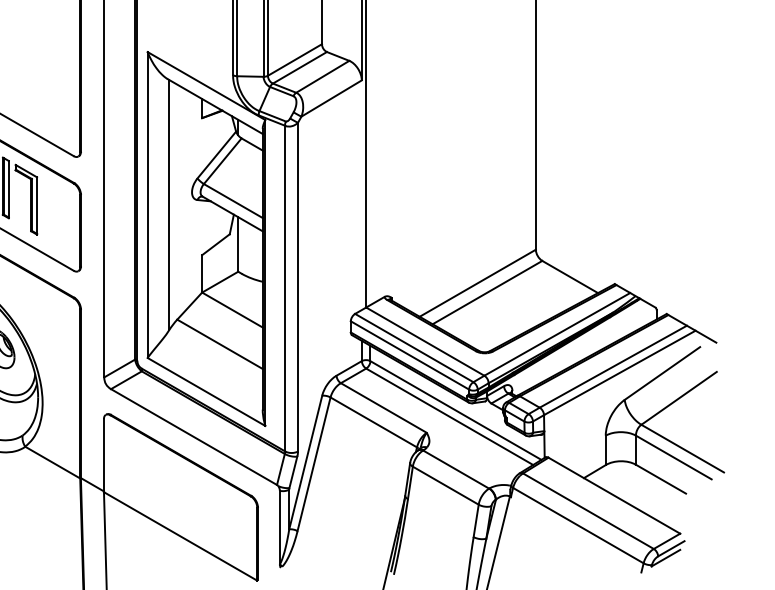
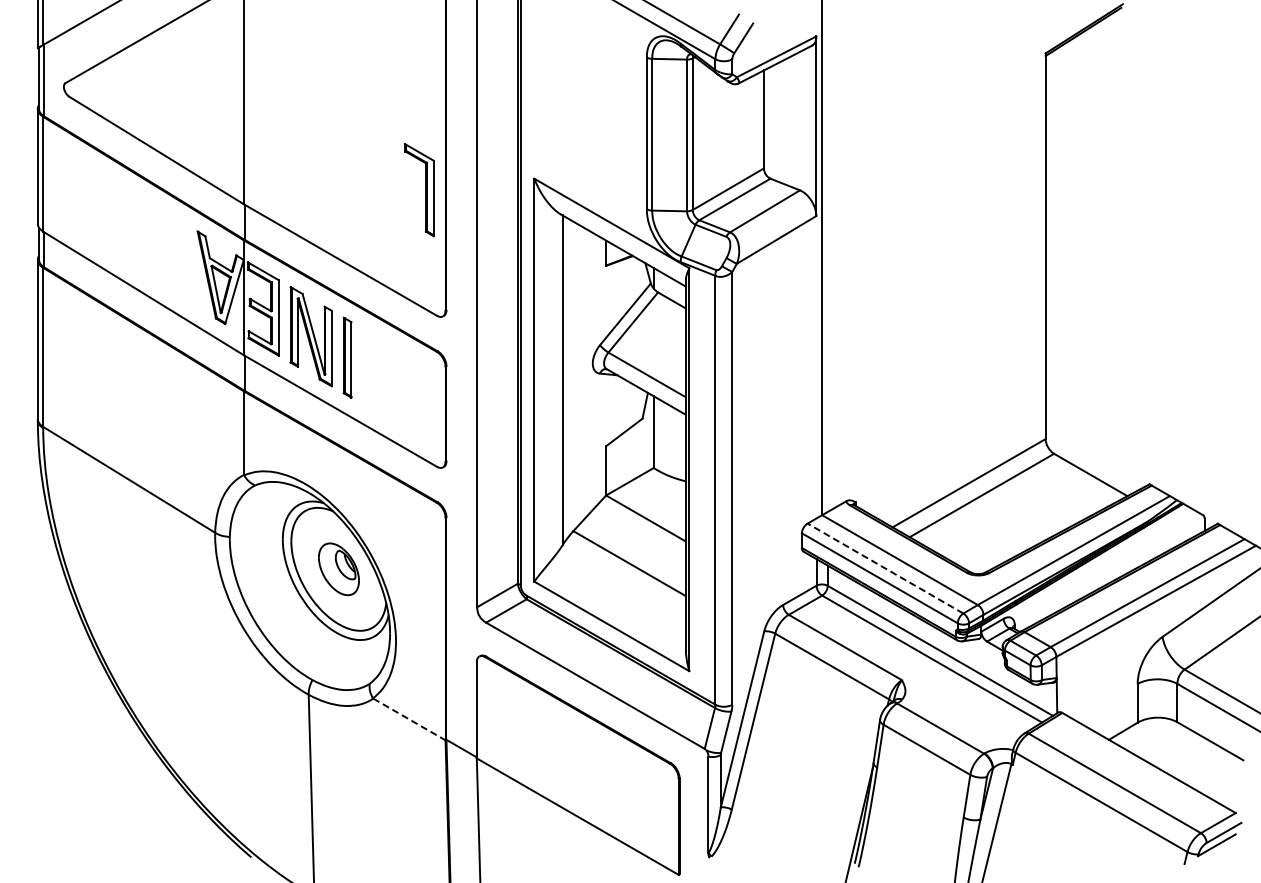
part: (26, 199) -> (419, 190), moved
line: (414, 348) -> (885, 568), solid -> dashed
line: (52, 462) -> (409, 719), solid -> dashed

